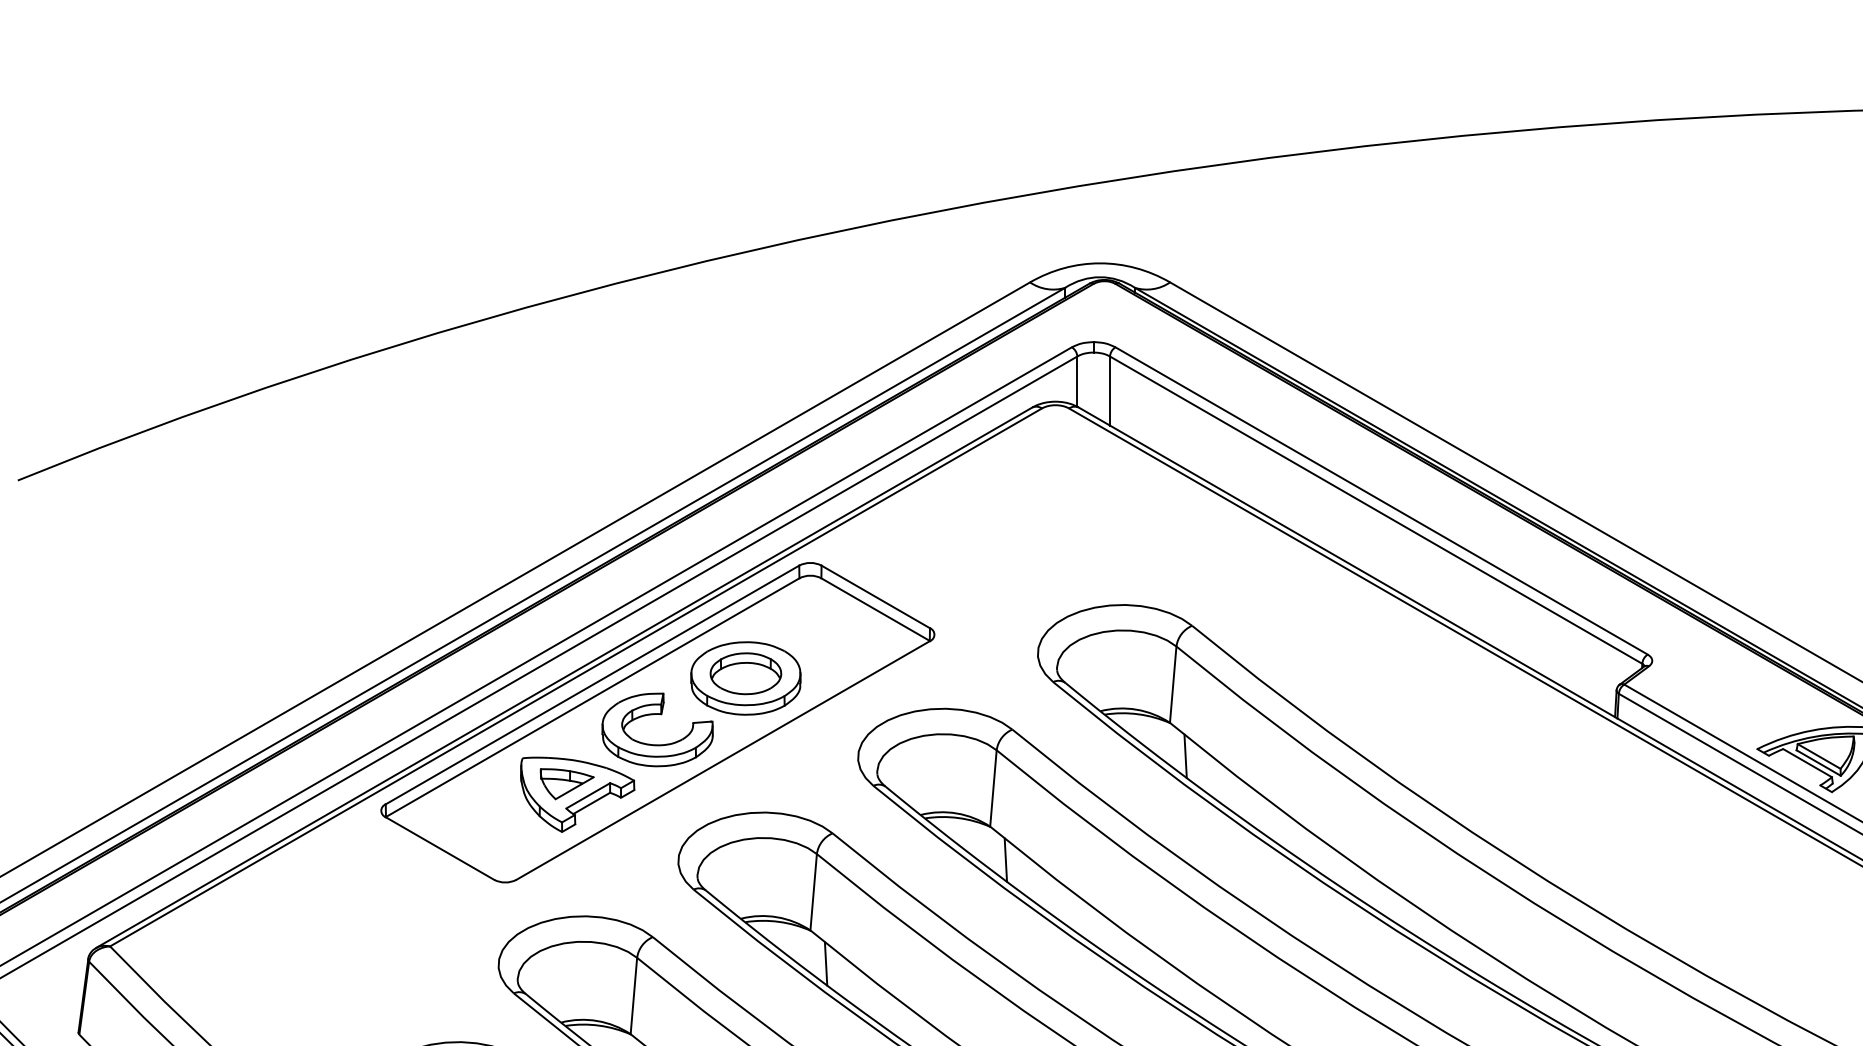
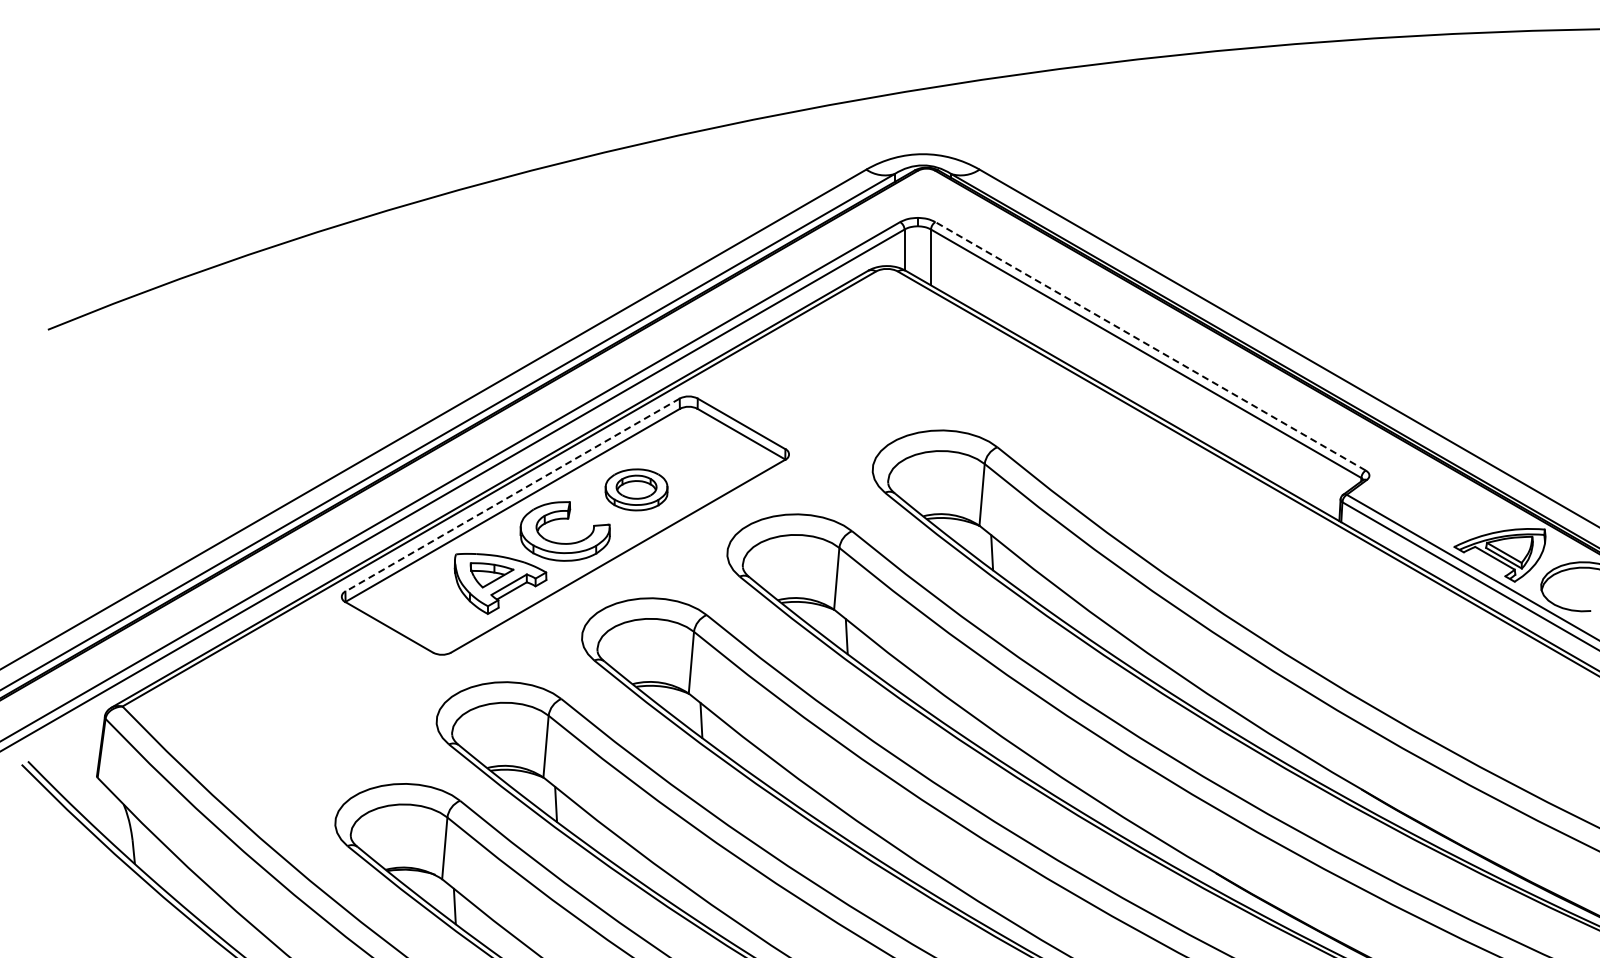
line: (1381, 501) -> (1150, 346), solid -> dashed
part: (745, 678) -> (636, 489), size x0.7
line: (592, 685) -> (512, 495), solid -> dashed

